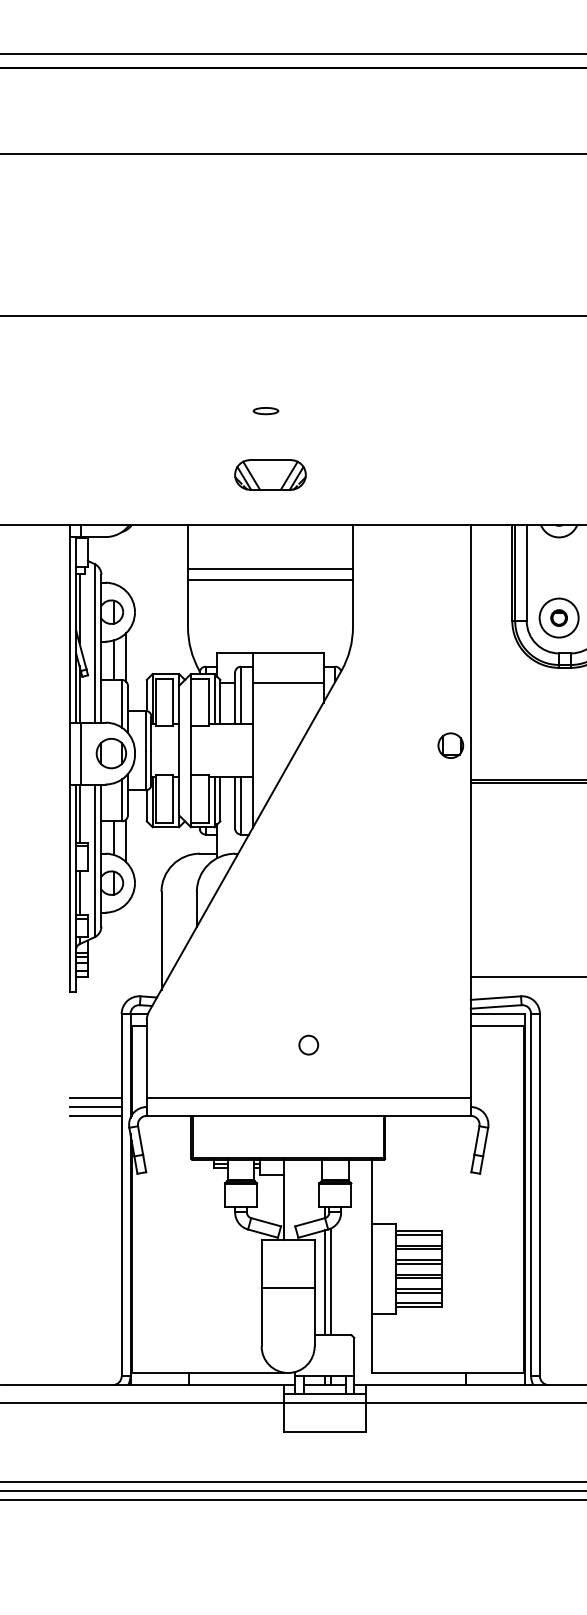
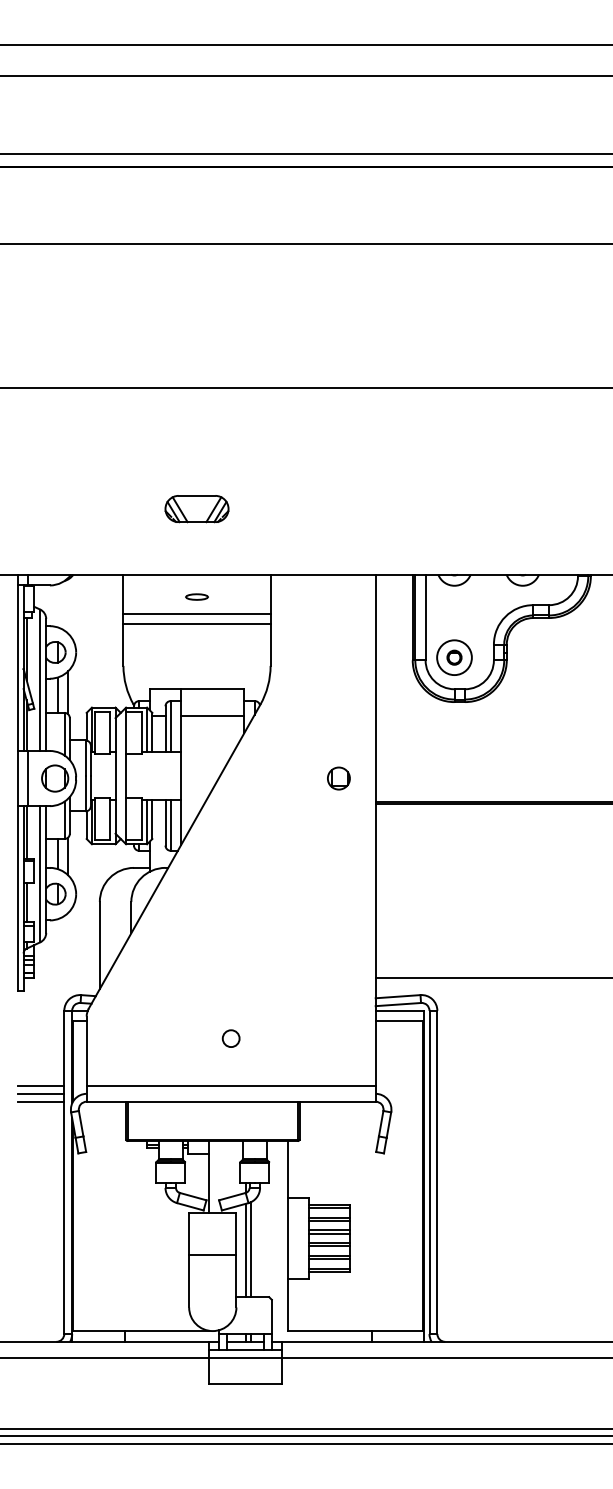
part: (265, 410) -> (196, 596), moved
part: (269, 475) -> (196, 509), moved
part: (450, 745) -> (338, 778), moved

